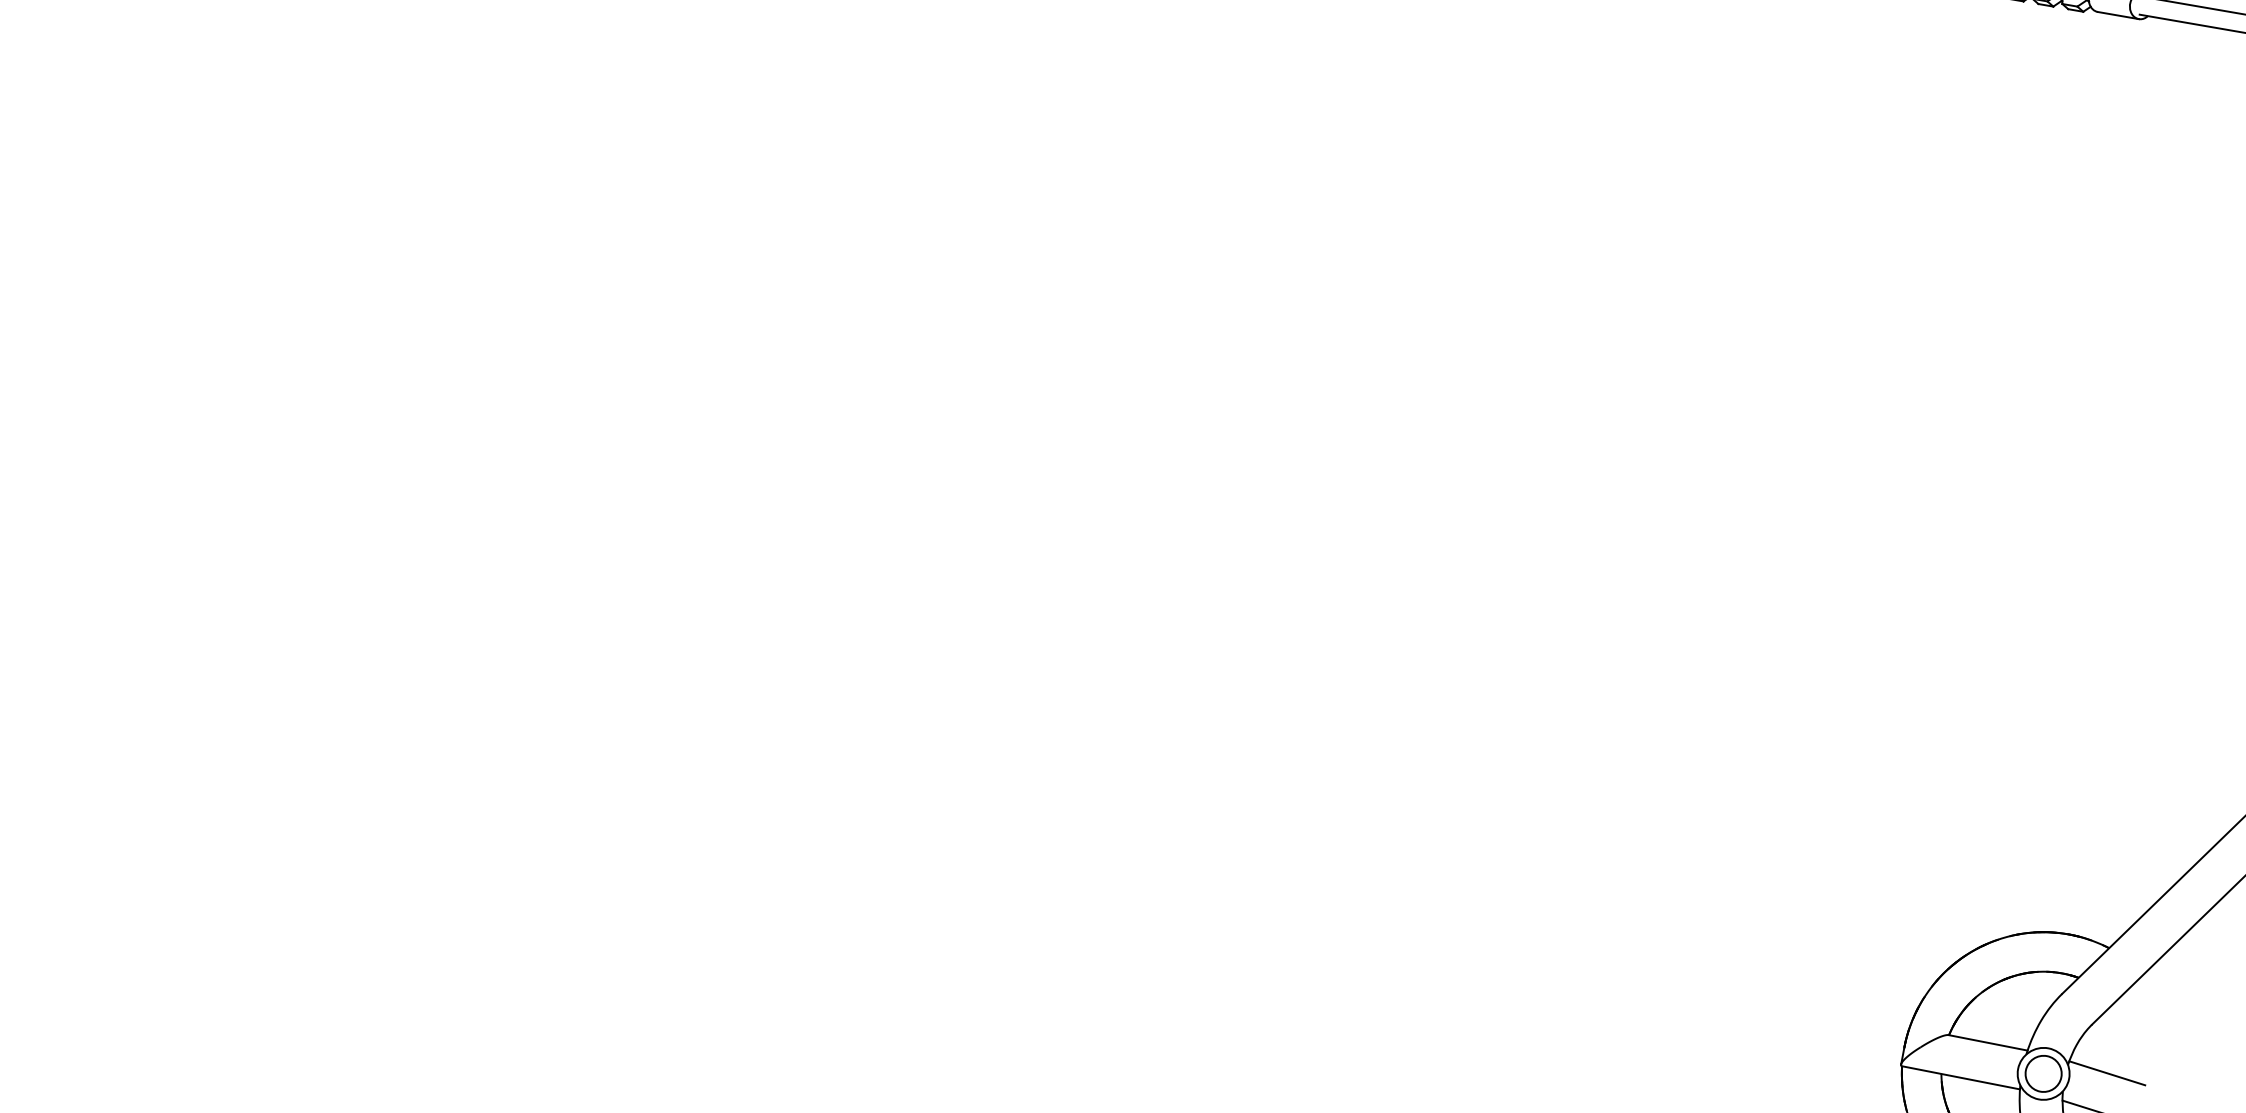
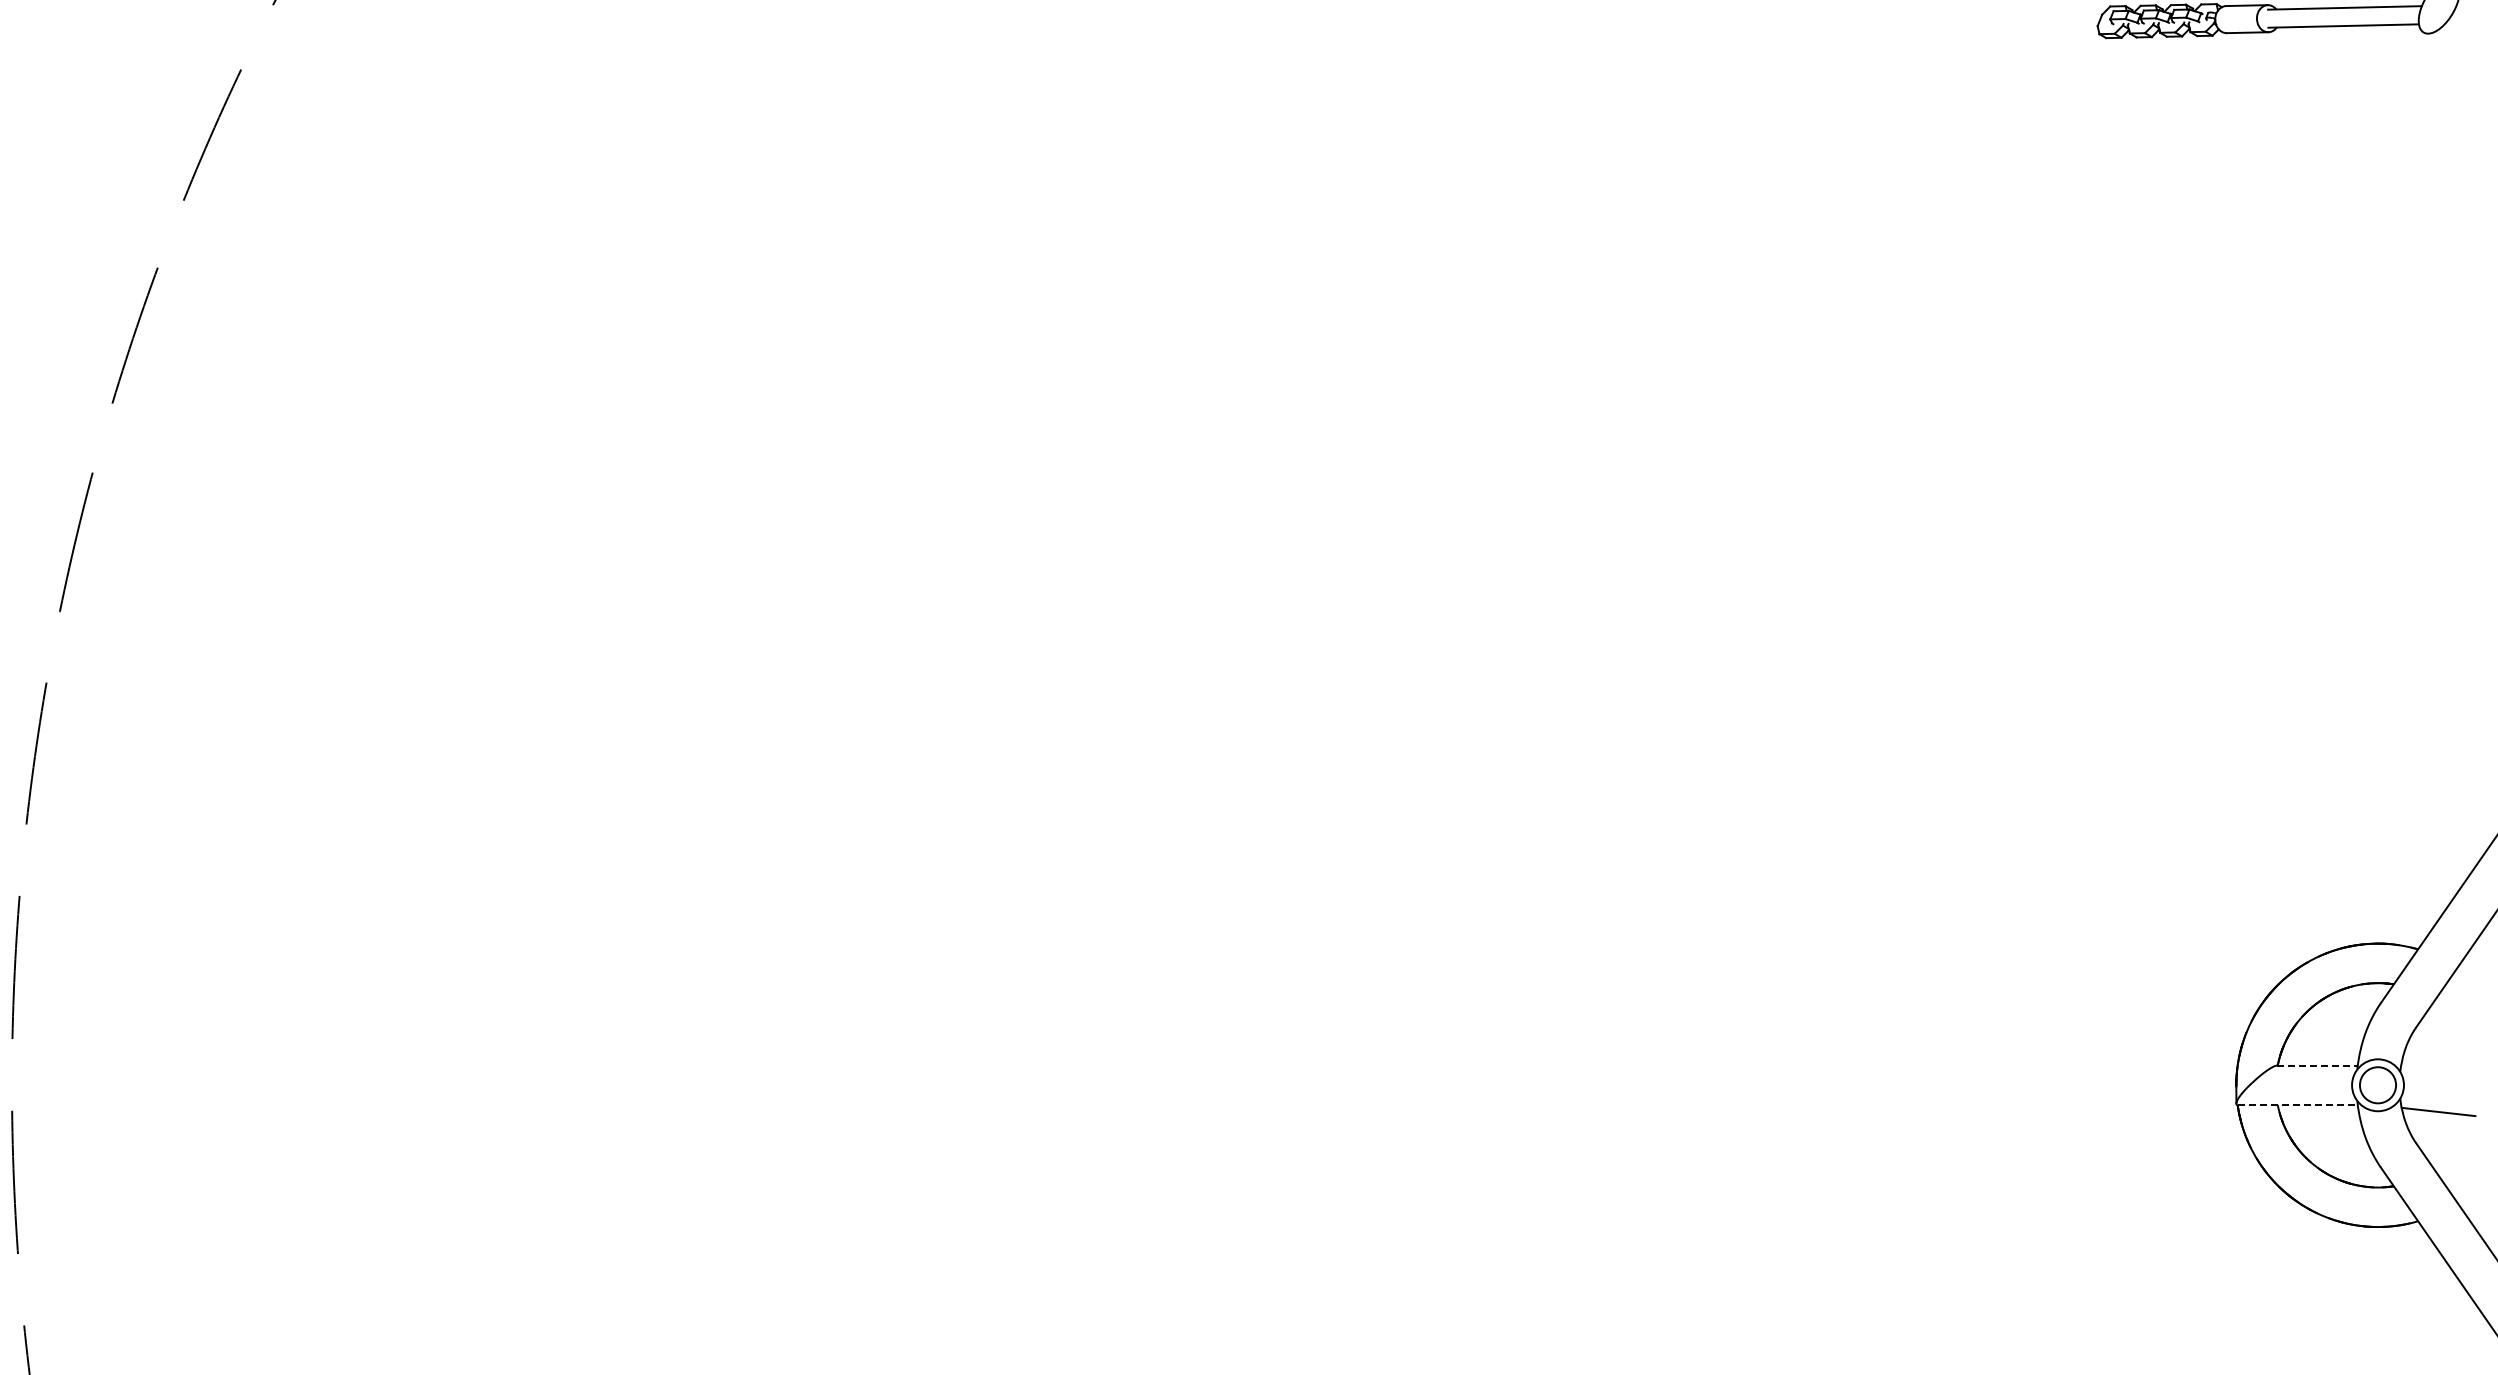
line: (1989, 1042) -> (2318, 1065), solid -> dashed
line: (2106, 1073) -> (2439, 1072), removed
line: (1961, 1078) -> (2298, 1105), solid -> dashed

